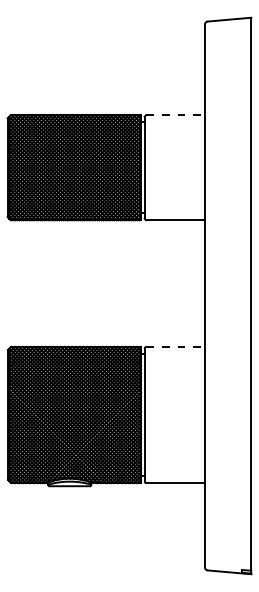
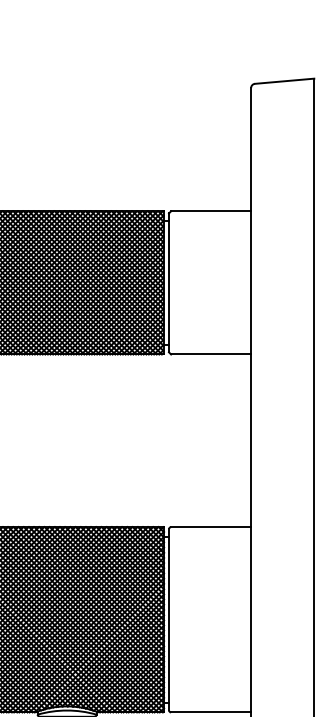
line: (176, 115) -> (212, 211), dashed -> solid
line: (176, 347) -> (212, 527), dashed -> solid

